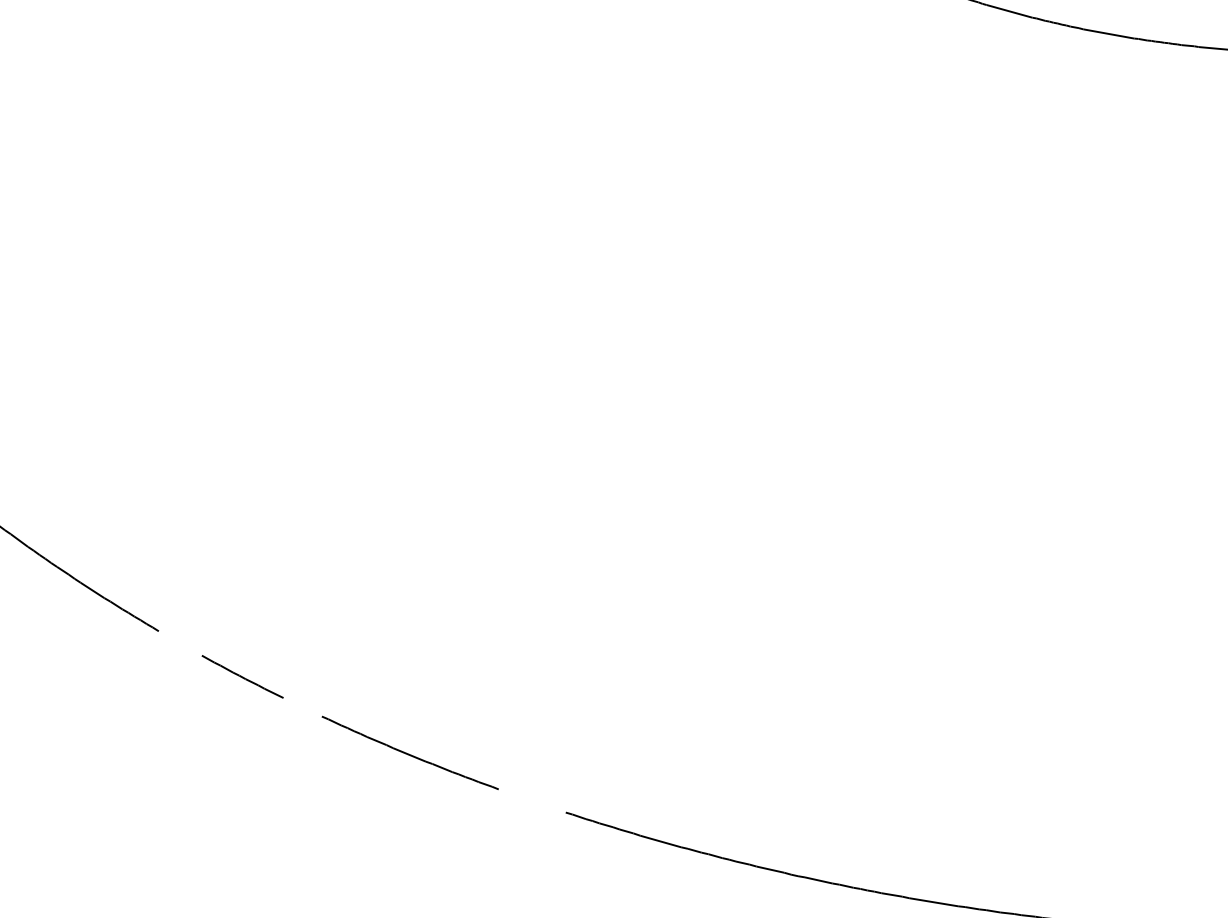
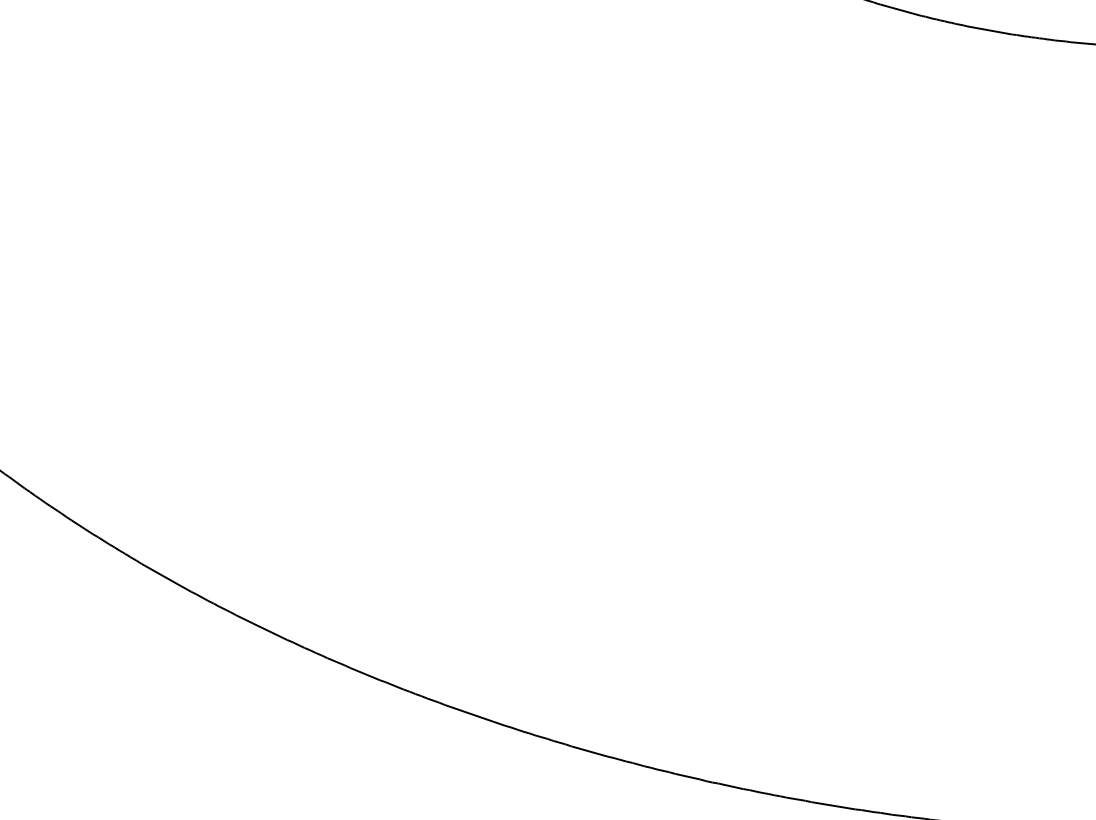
line: (179, 643) -> (160, 574), added
line: (302, 707) -> (269, 631), added
line: (531, 800) -> (474, 714), added

